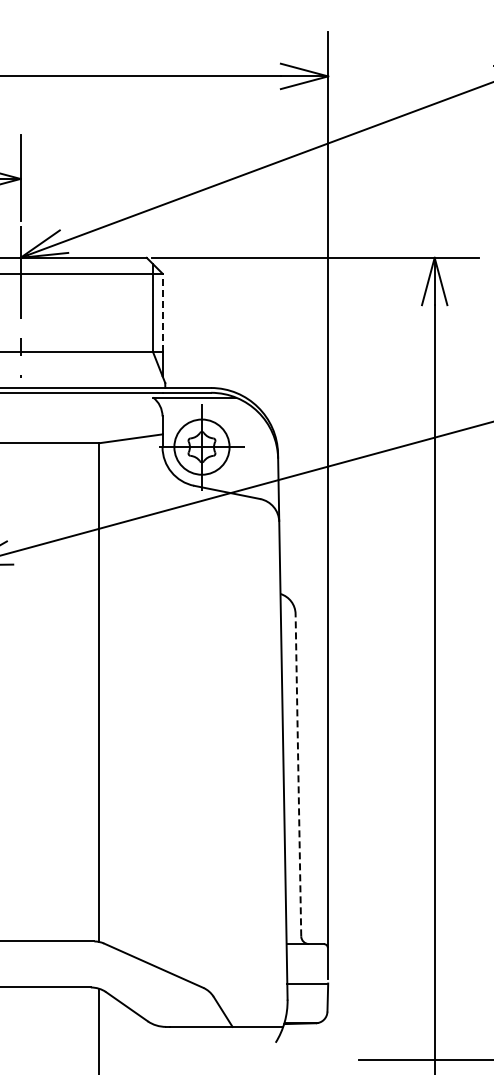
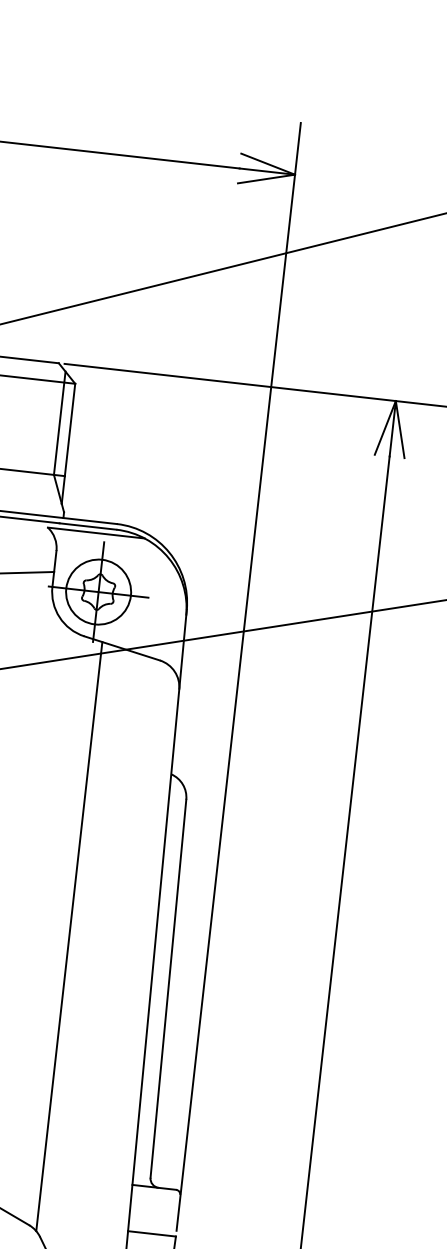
line: (162, 312) -> (70, 429), dashed -> solid
line: (209, 740) -> (68, 936), added
line: (298, 774) -> (168, 987), dashed -> solid

